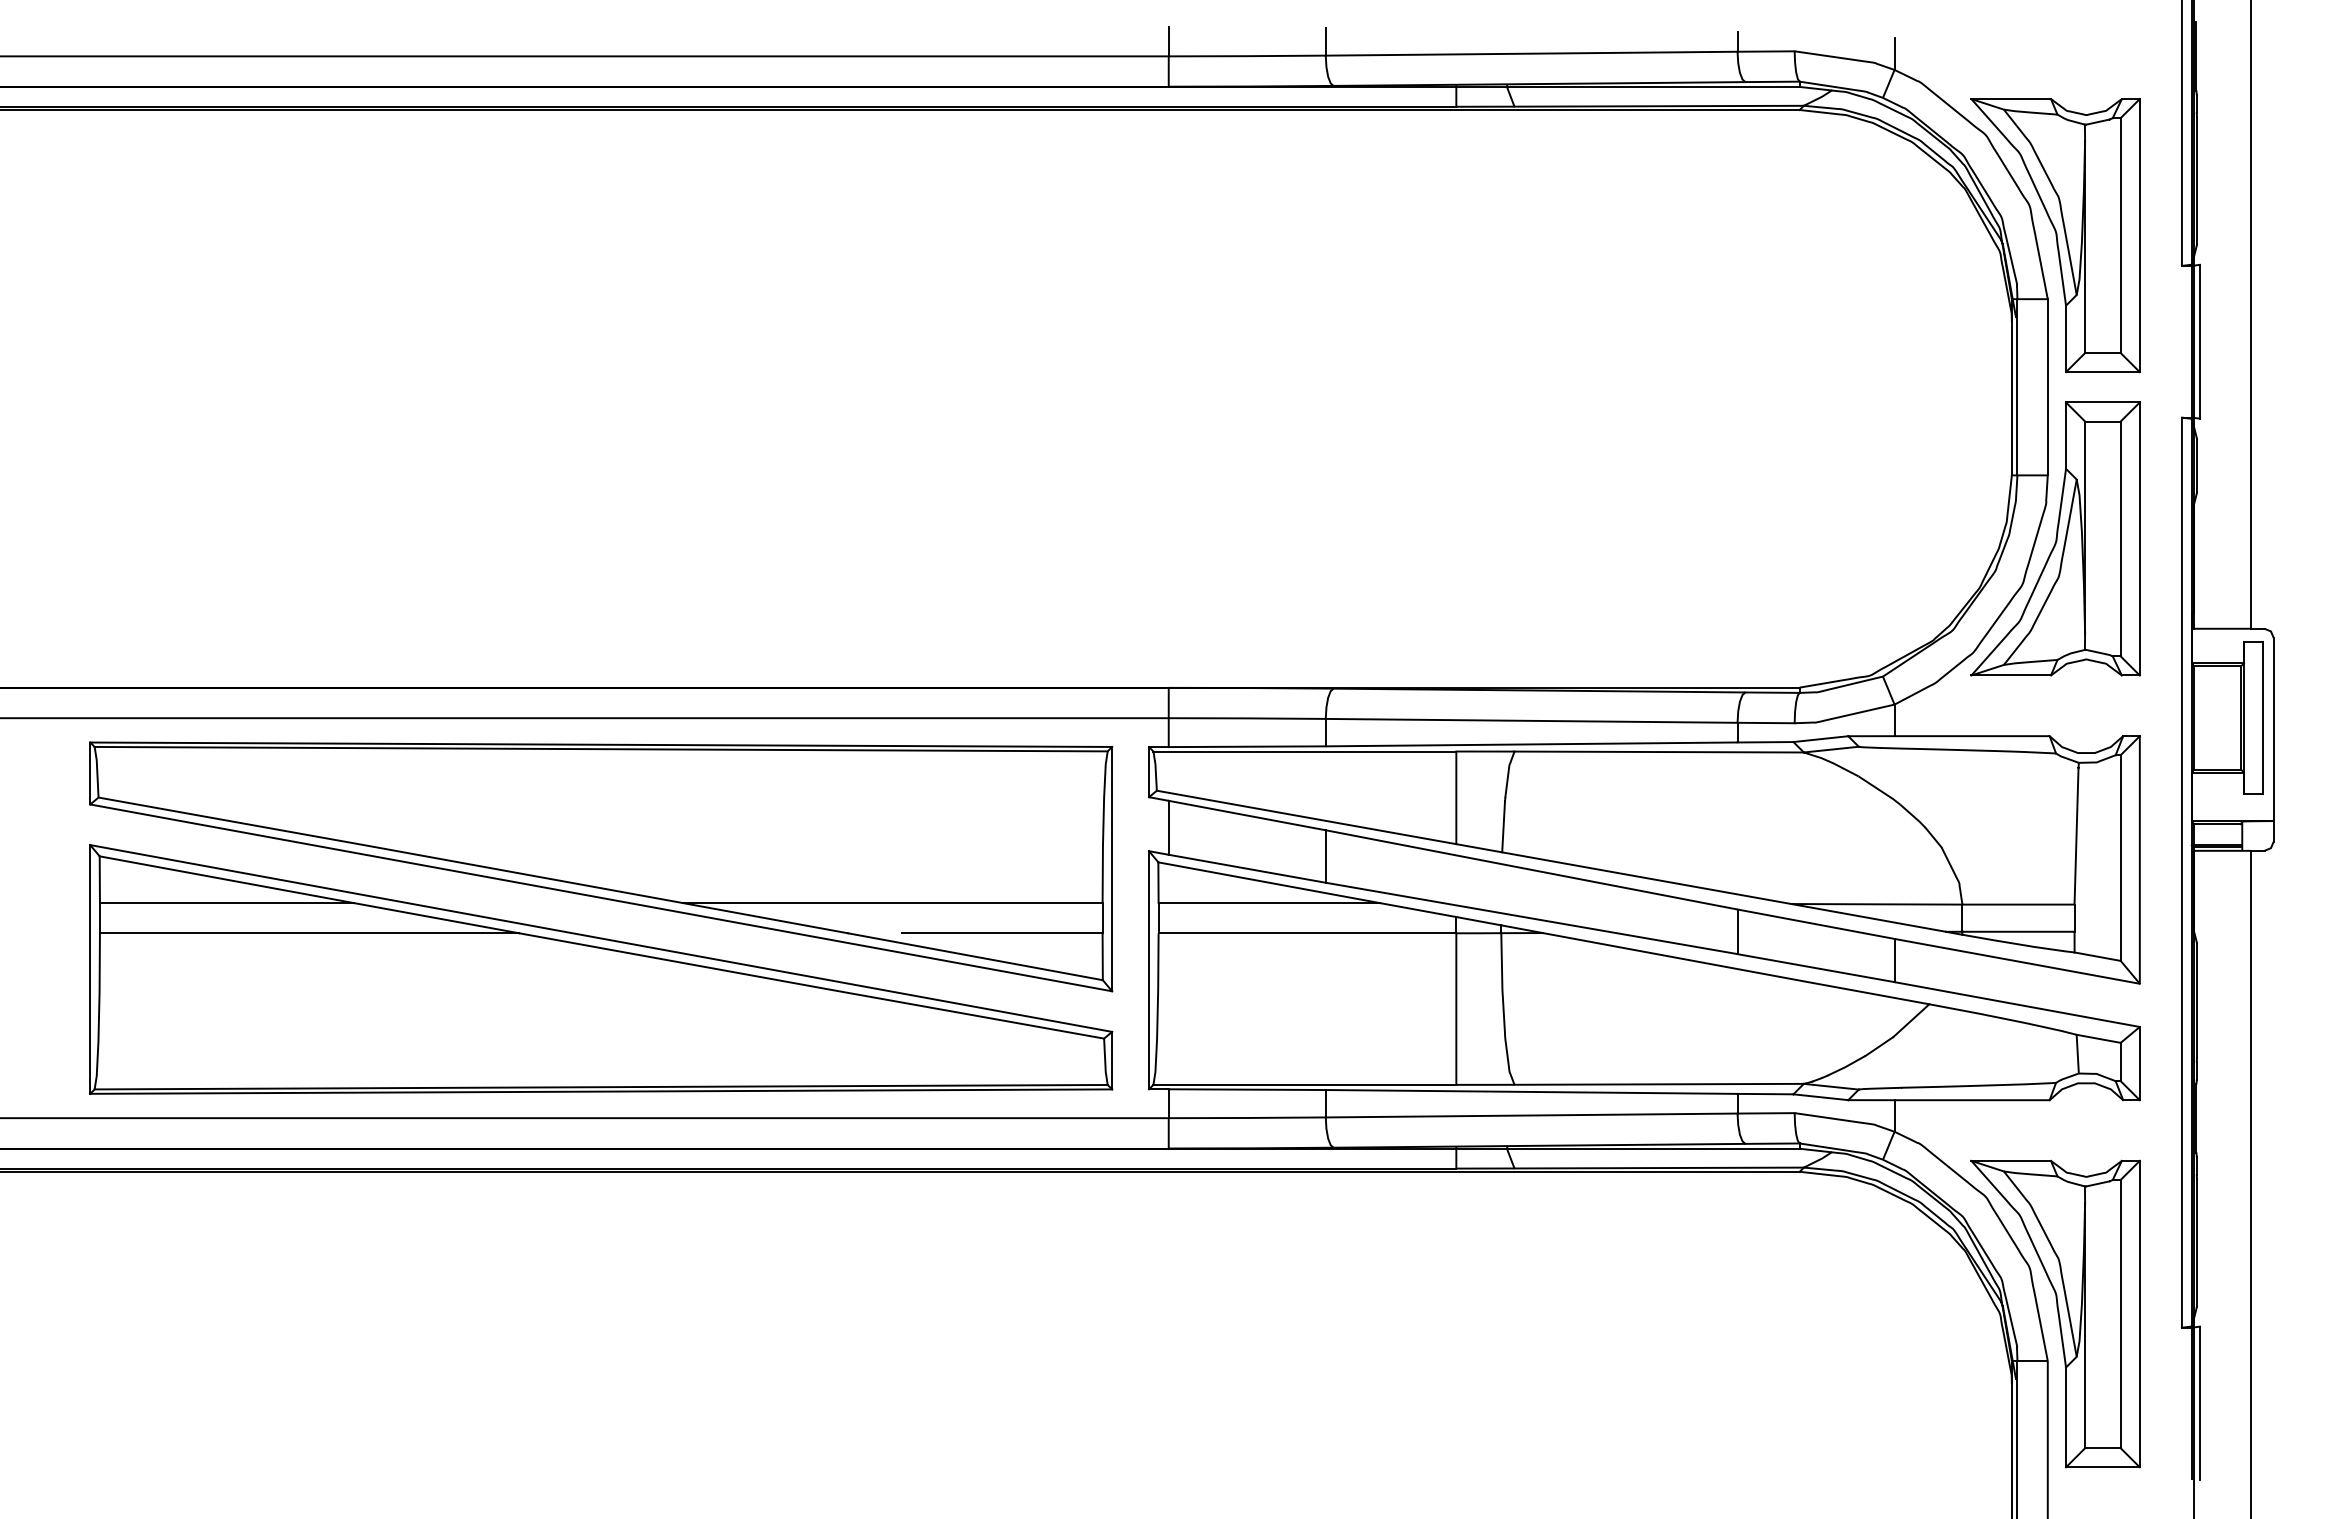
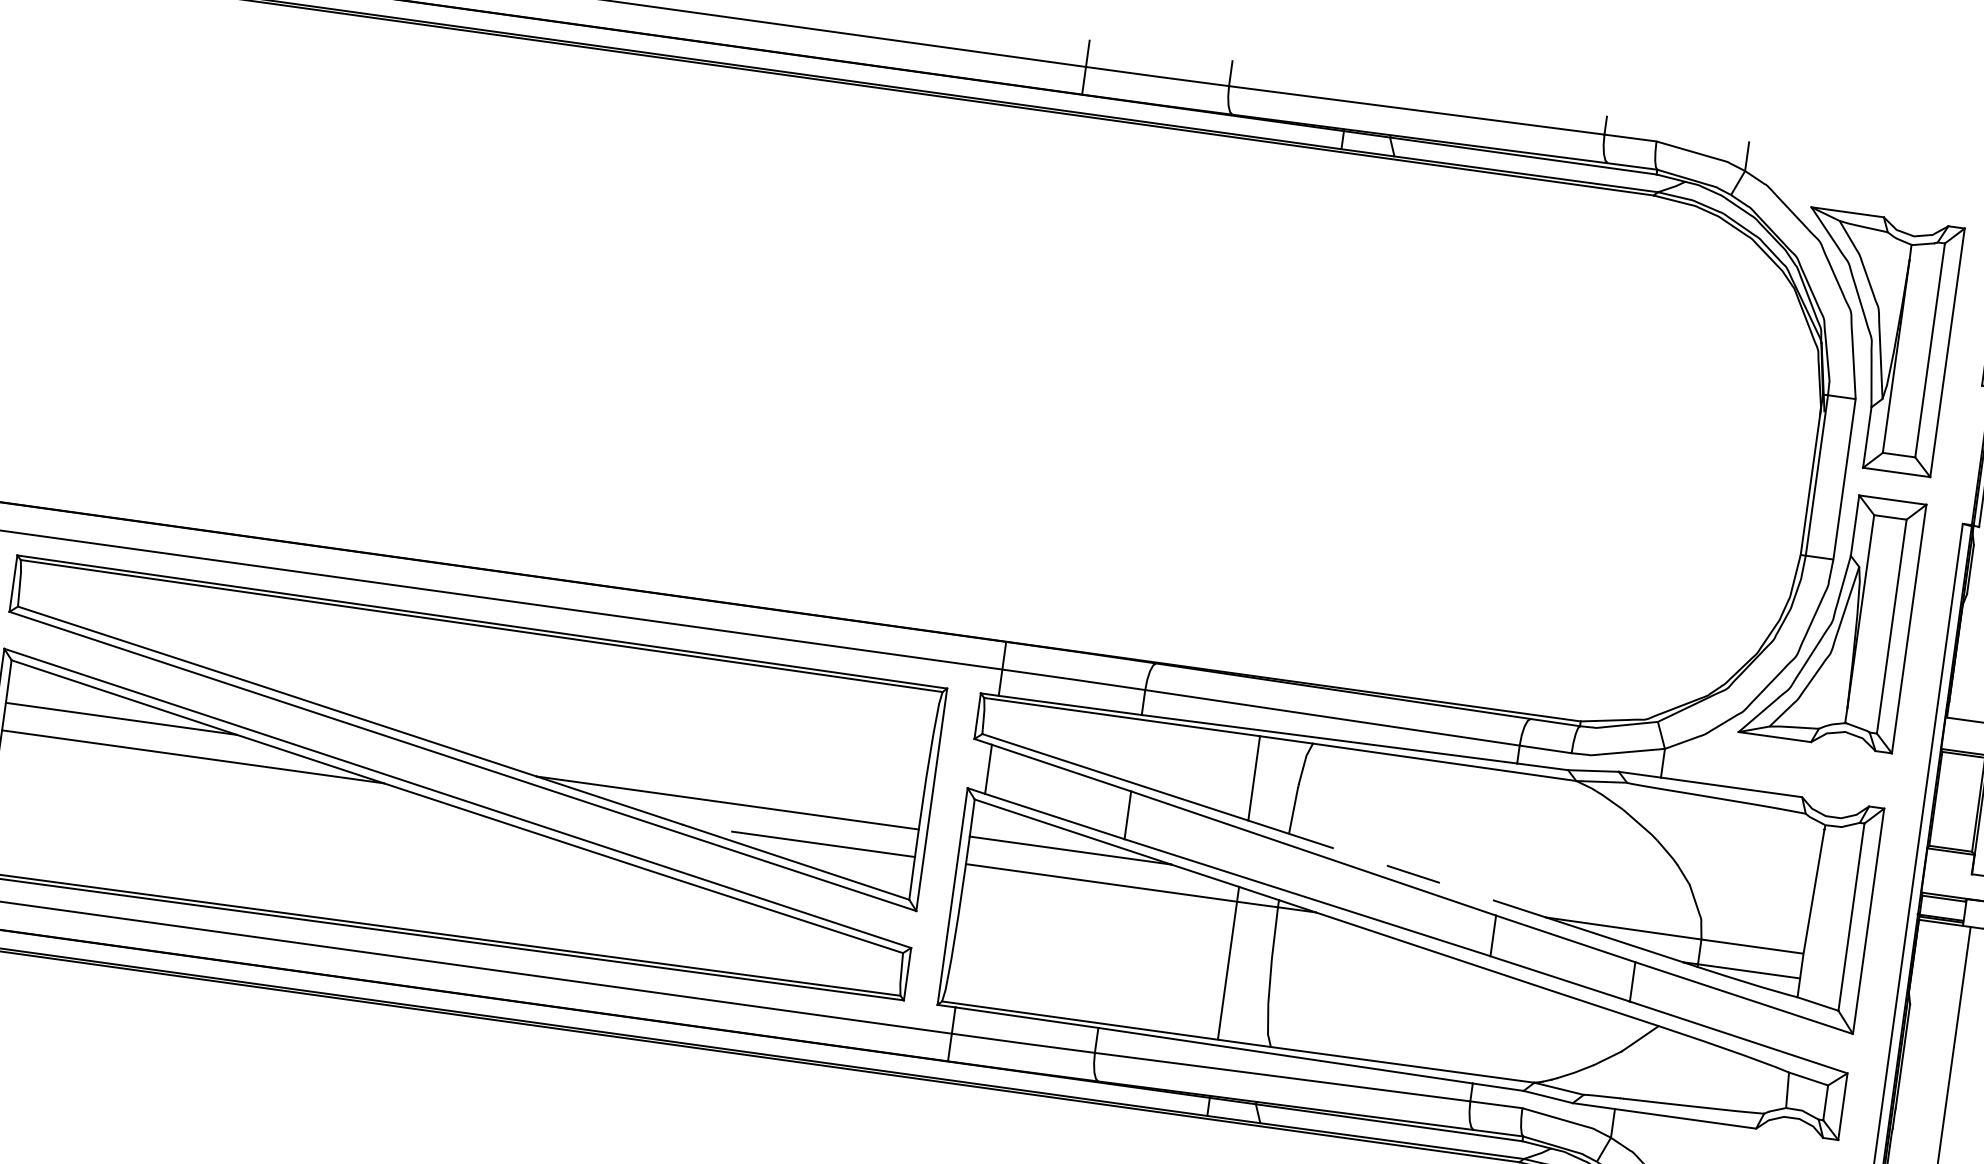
line: (1646, 878) -> (1417, 875), solid -> dashed

